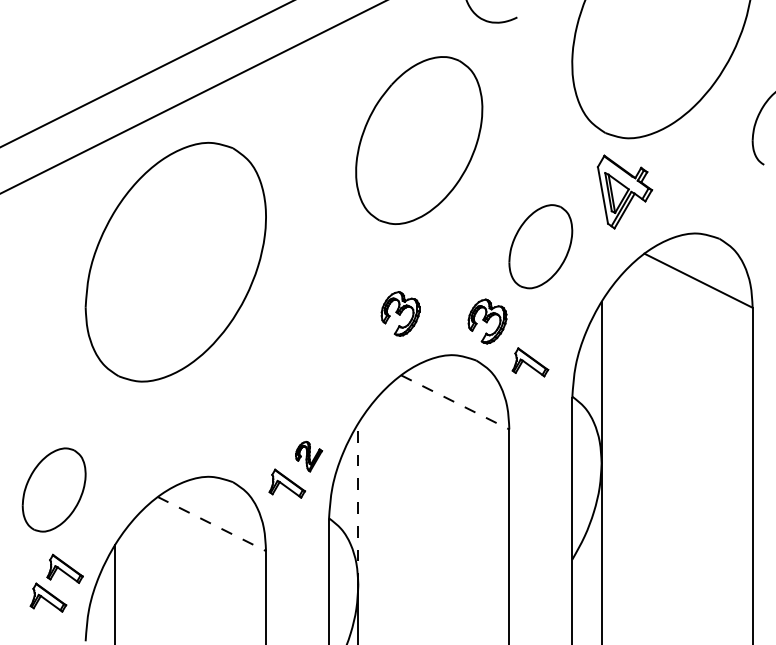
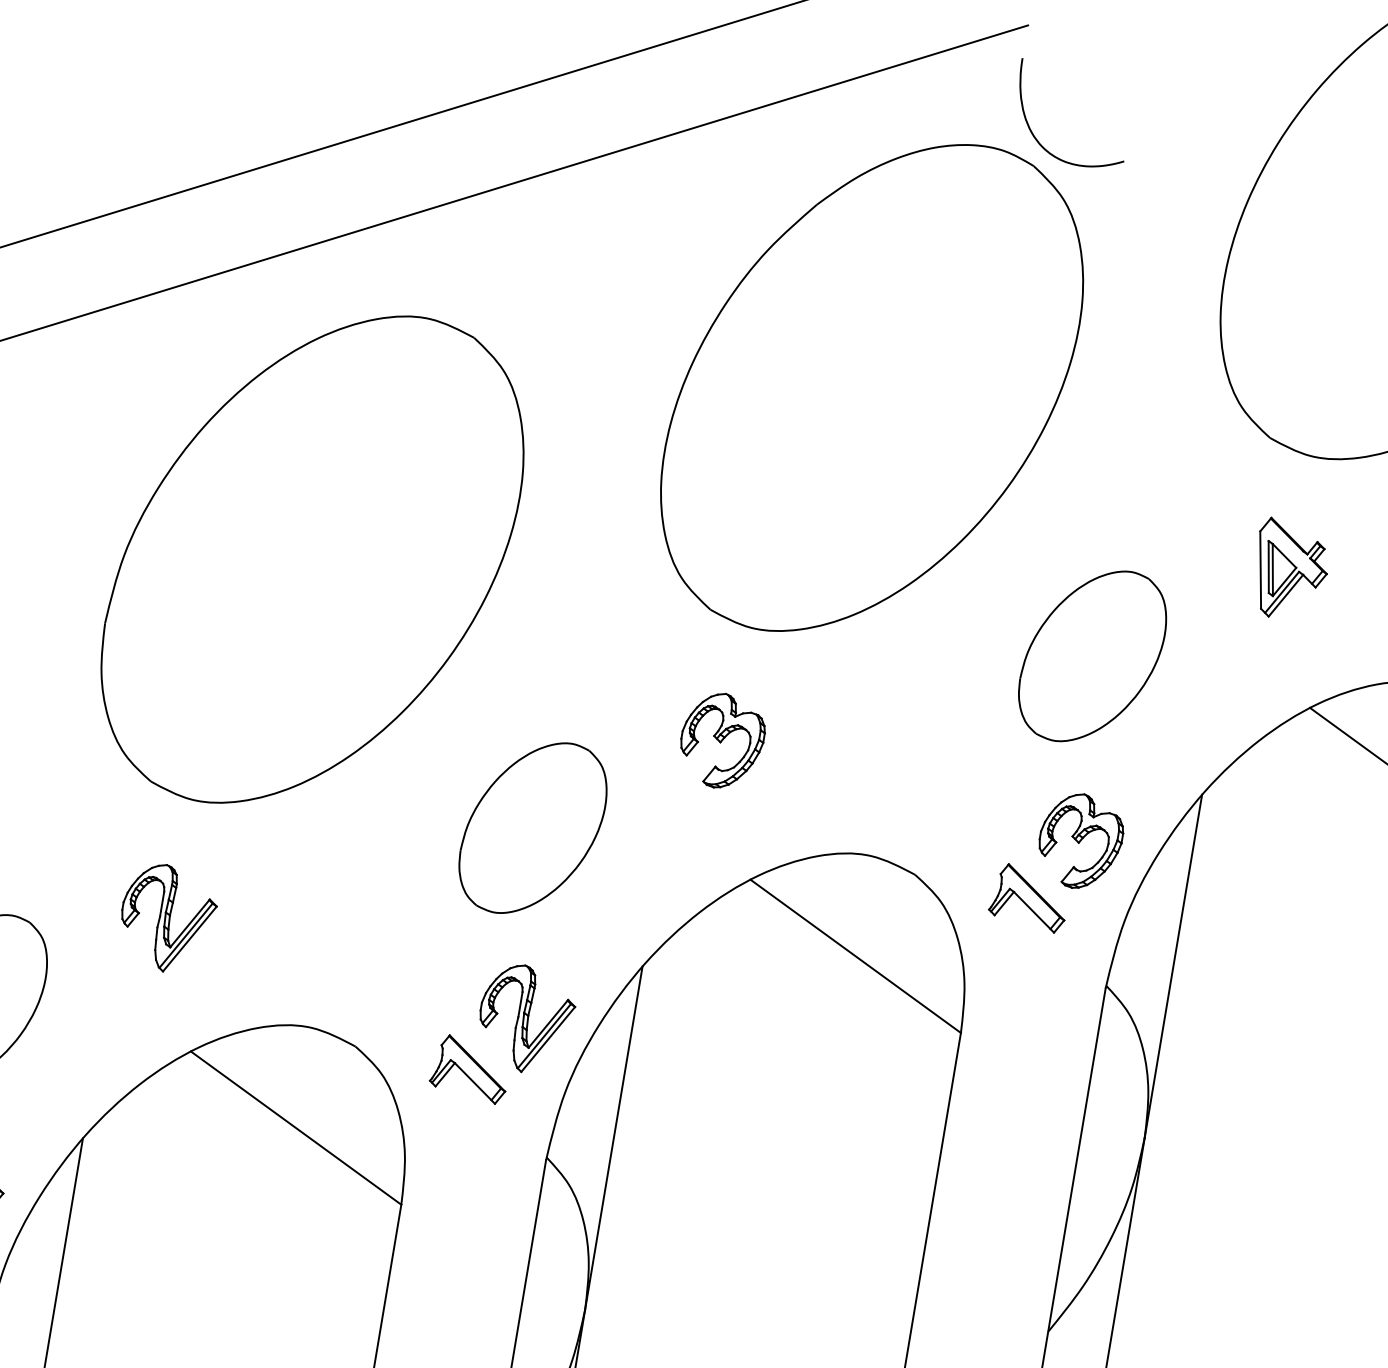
part: (419, 140) -> (872, 387), size x1.43
part: (624, 192) -> (1289, 570), size x0.62
part: (400, 313) -> (722, 740), moved
part: (487, 321) -> (1080, 841), moved
part: (297, 367) -> (533, 826), added
line: (455, 402) -> (856, 956), dashed -> solid
part: (136, 437) -> (166, 917), added
part: (308, 456) -> (525, 1019), size x1.67
line: (358, 504) -> (614, 1138), dashed -> solid
line: (212, 524) -> (297, 1129), dashed -> solid

